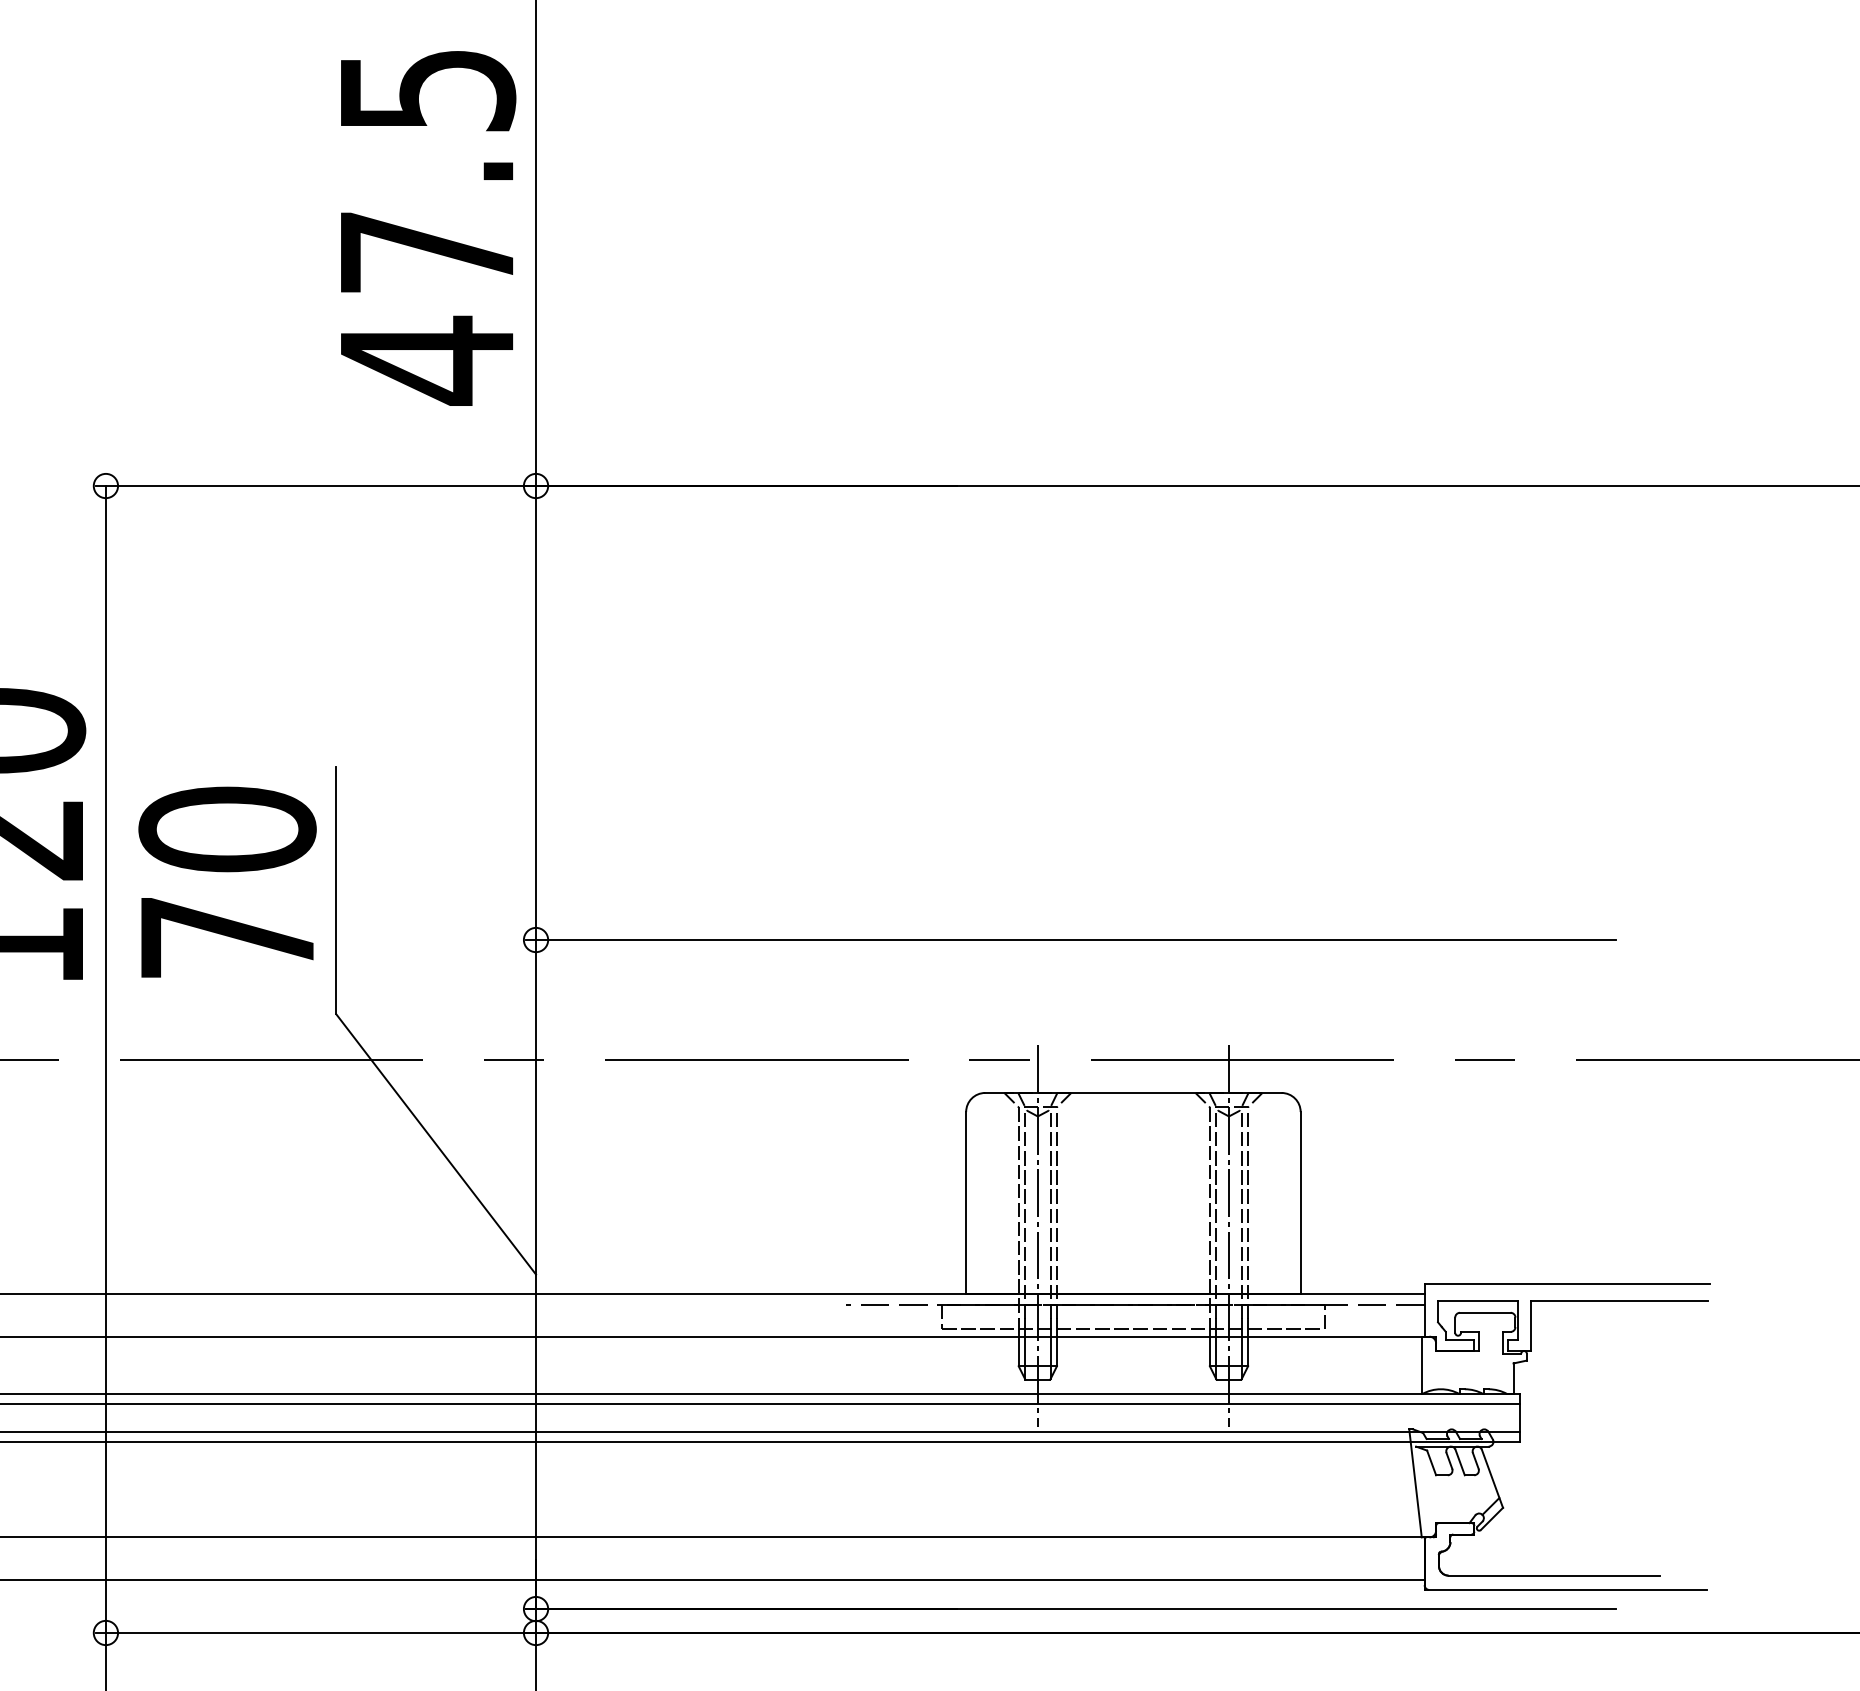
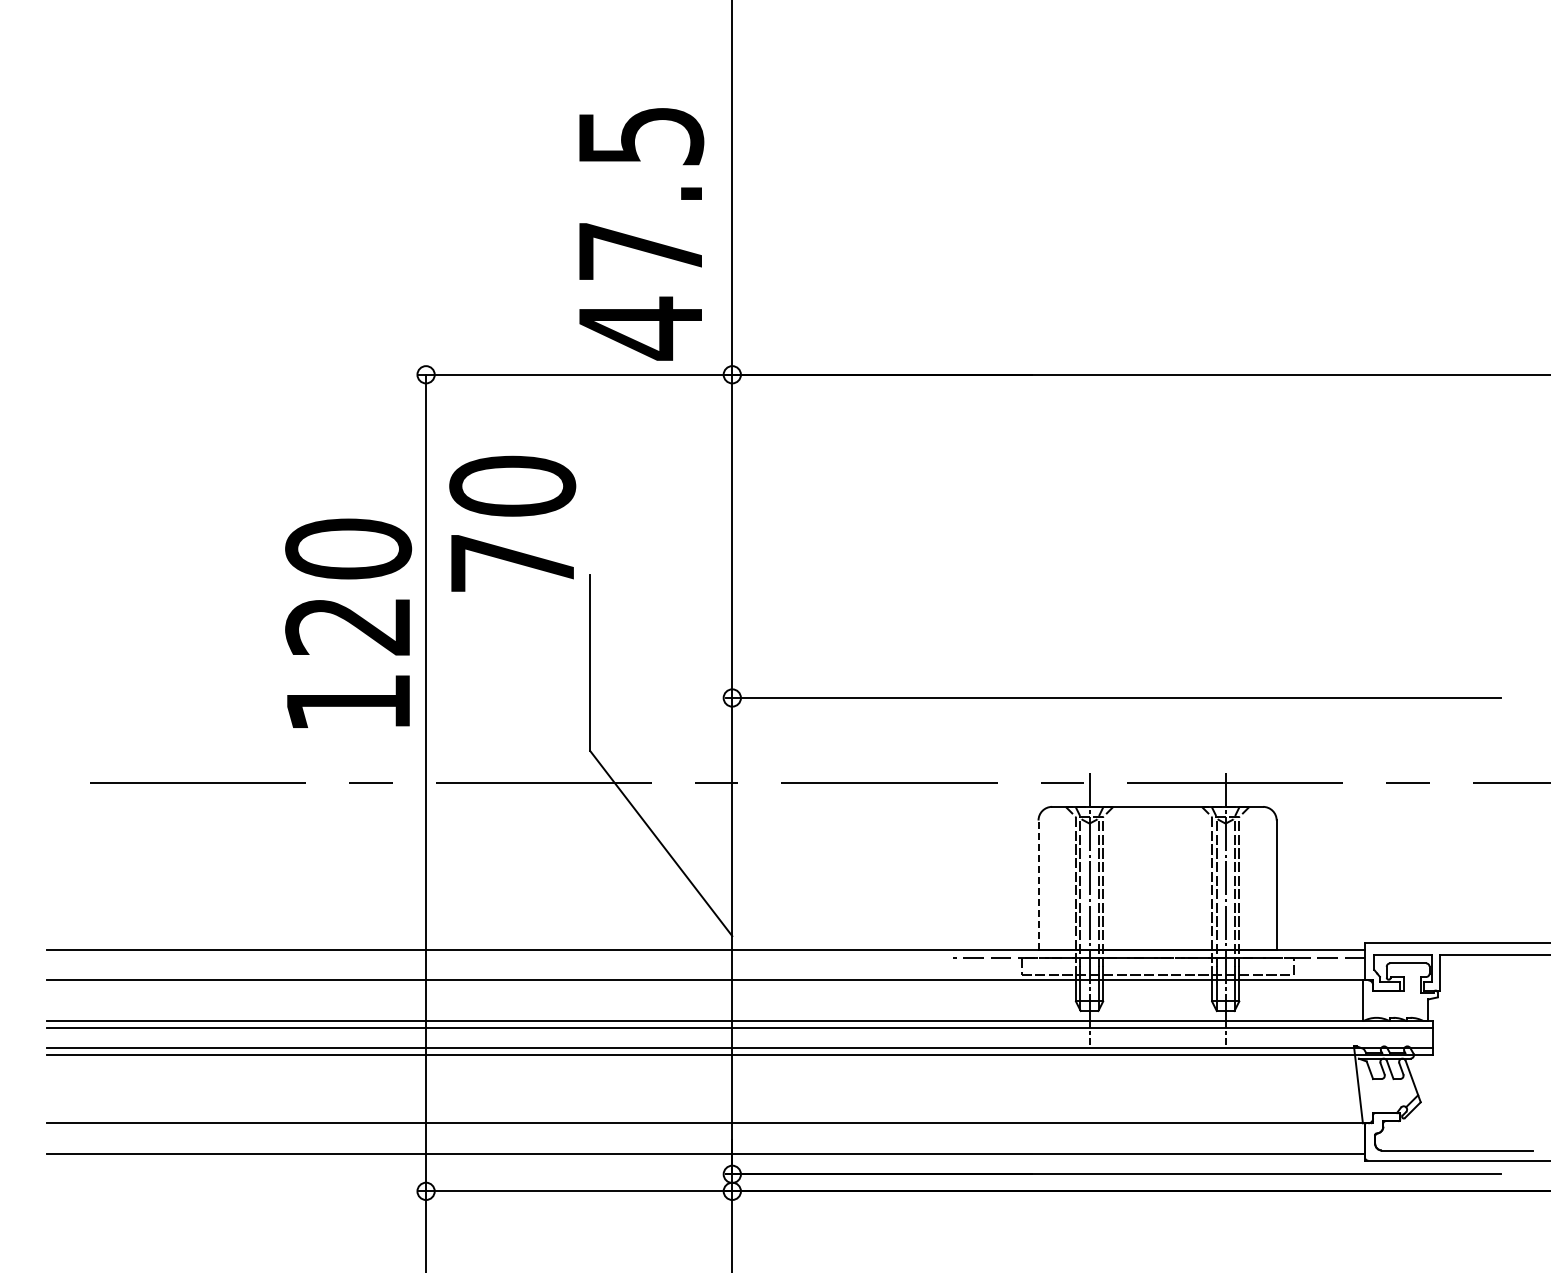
text: (428, 228) -> (641, 234), moved
text: (227, 881) -> (512, 523), moved
line: (966, 1203) -> (1038, 885), solid -> dashed

